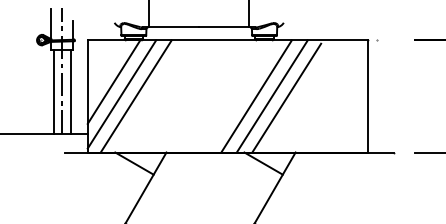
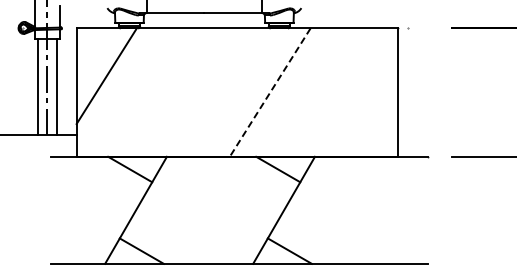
line: (121, 94) -> (115, 90), removed
line: (135, 96) -> (131, 92), removed
line: (256, 96) -> (270, 92), solid -> dashed
line: (271, 96) -> (287, 92), removed
line: (286, 98) -> (304, 94), removed

